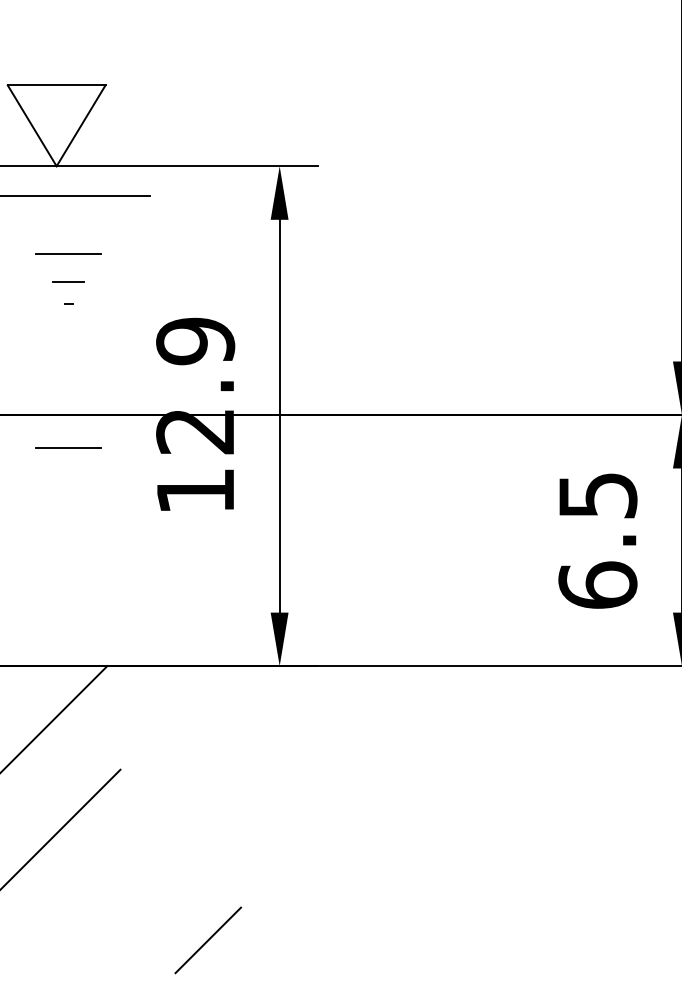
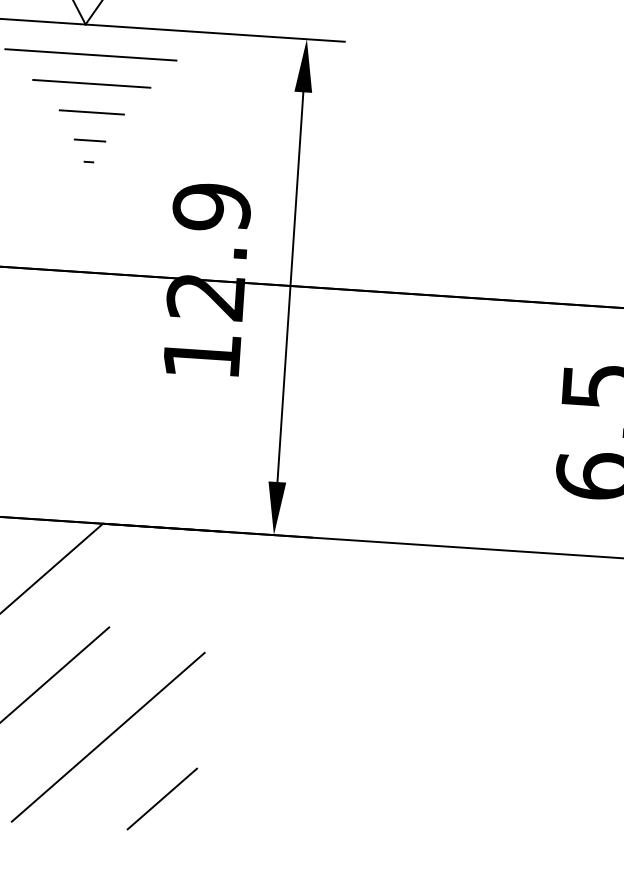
line: (66, 225) -> (91, 83), added
line: (68, 447) -> (78, 304), removed
line: (126, 879) -> (107, 736), added
line: (208, 940) -> (162, 799), moved

